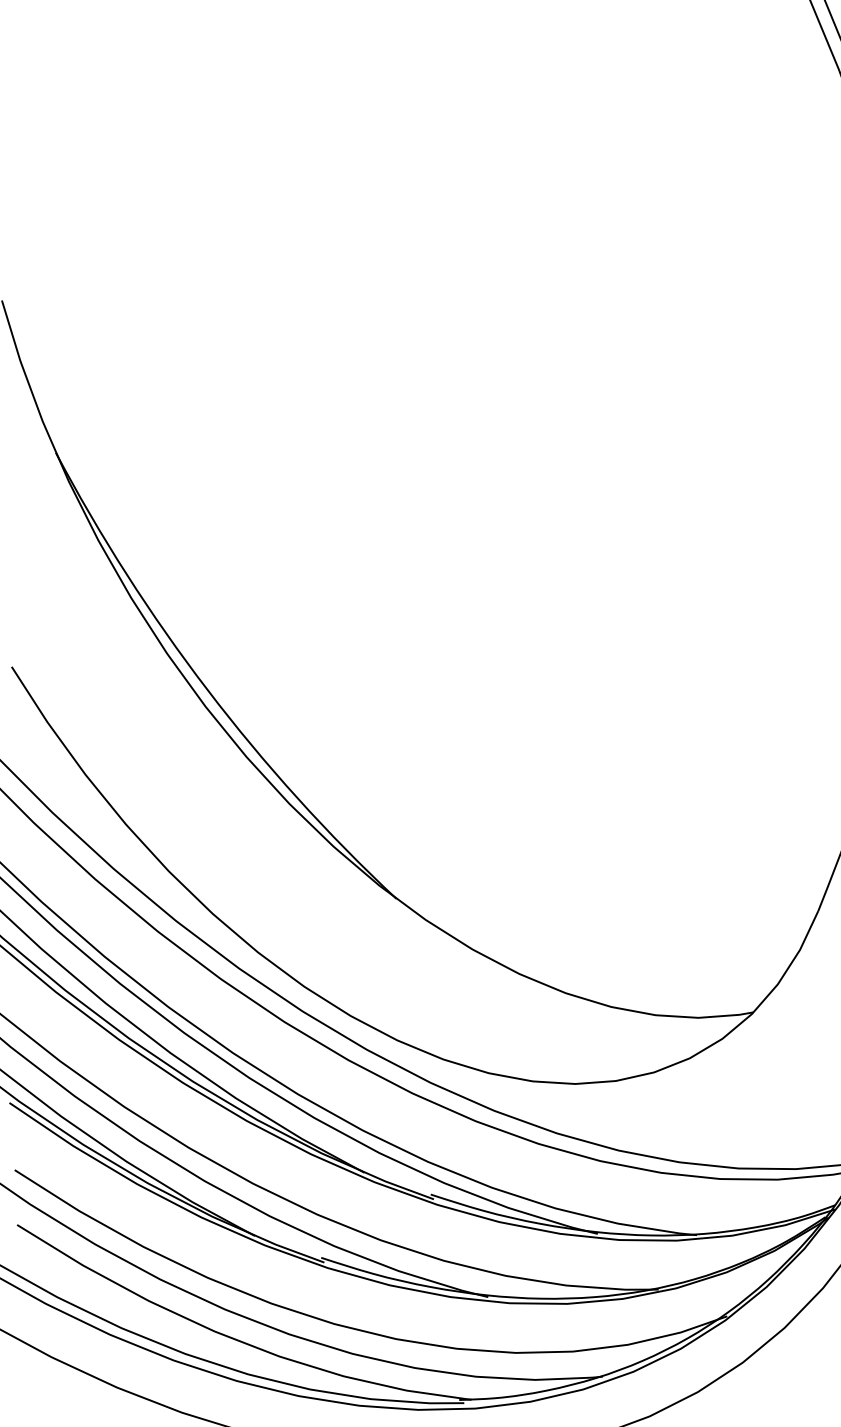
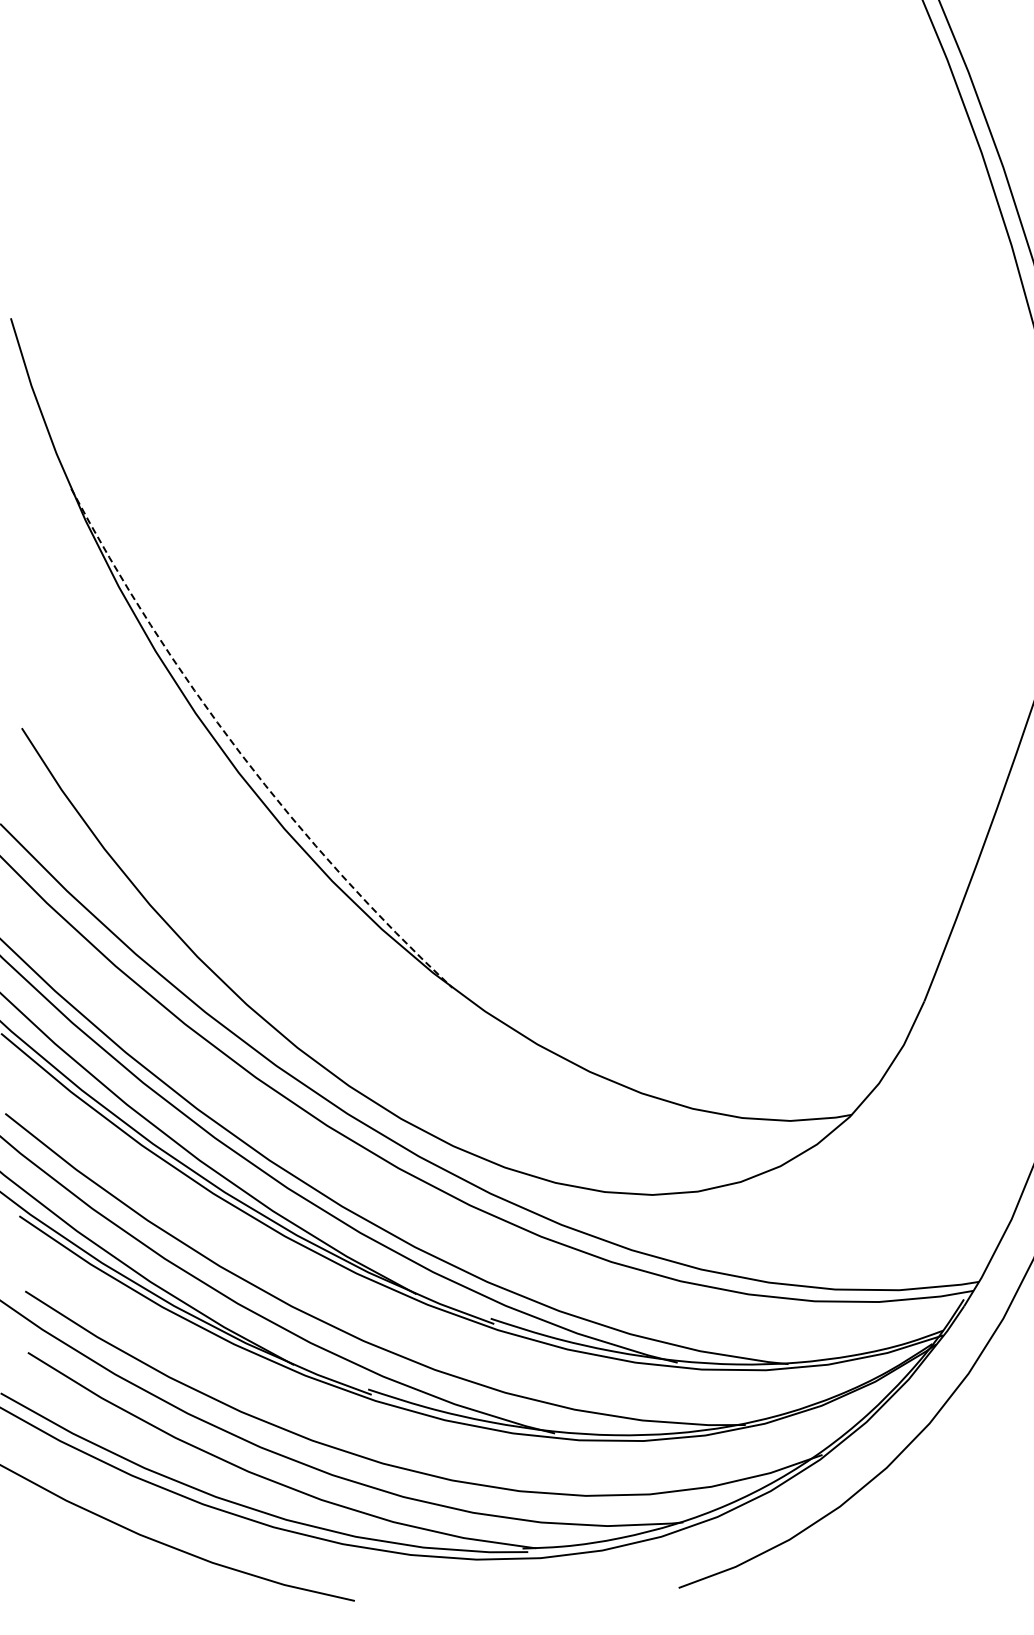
arc: (208, 690) -> (241, 754), solid -> dashed

